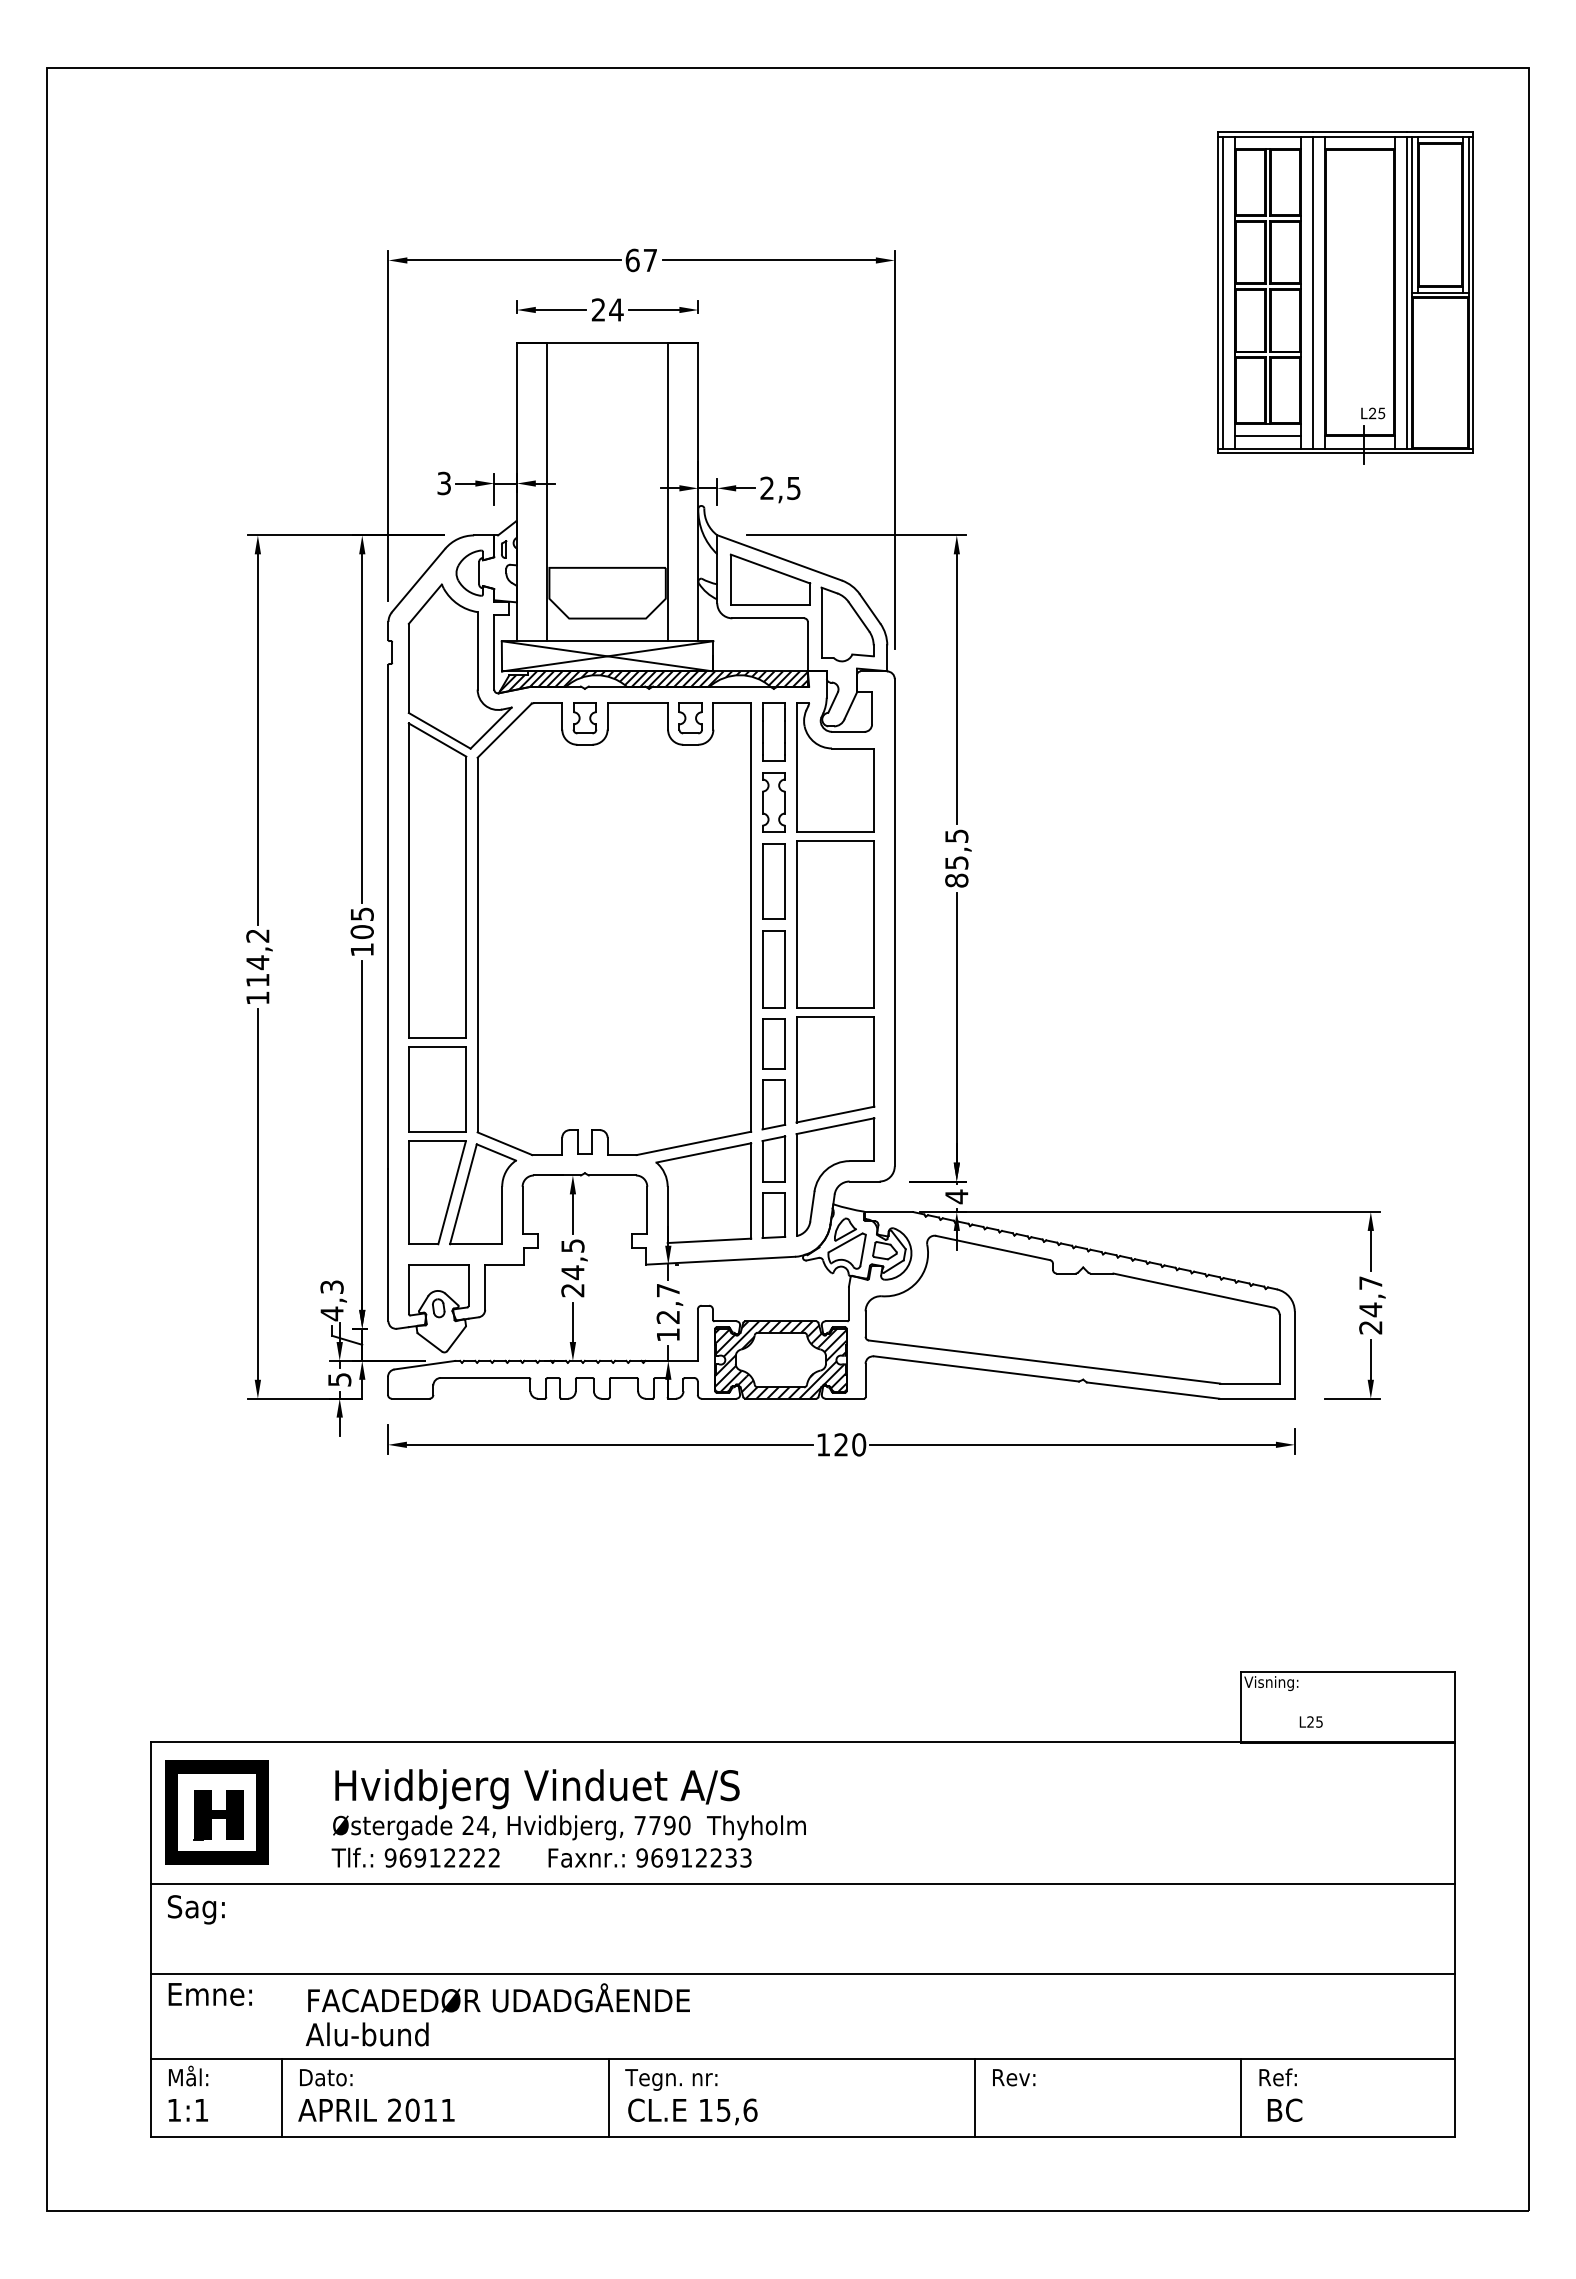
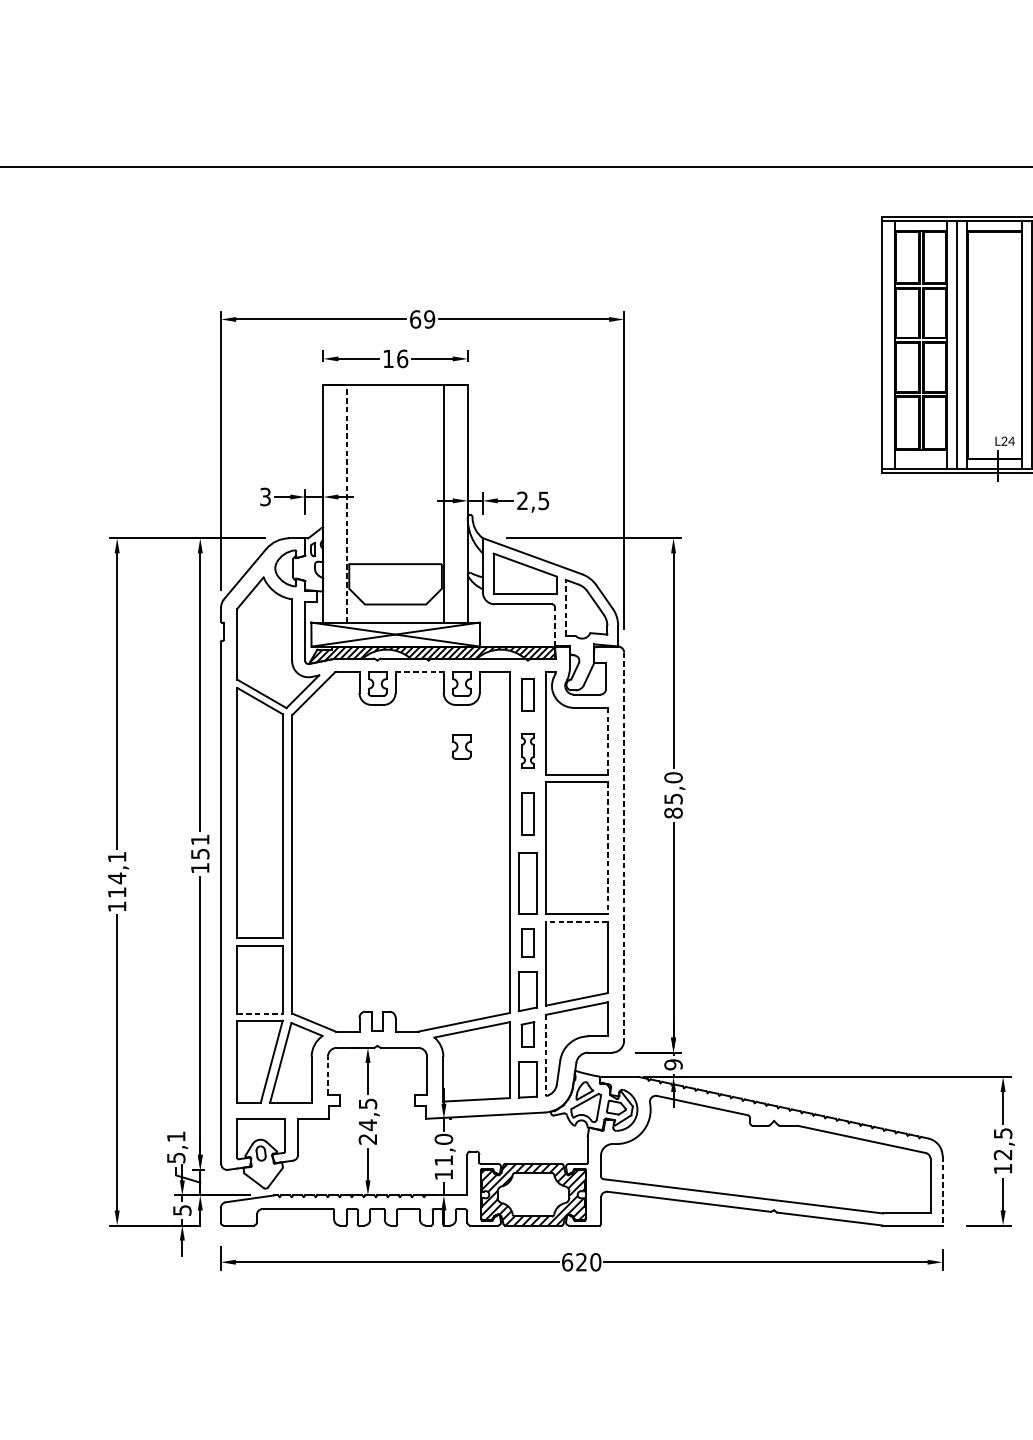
text: (650, 260) -> (429, 319), 67 -> 69
line: (1223, 292) -> (885, 344), removed
text: (607, 309) -> (395, 358), 24 -> 16
text: (1381, 413) -> (1011, 441), L25 -> L24
line: (1267, 436) -> (920, 459), removed
line: (547, 491) -> (347, 503), solid -> dashed
line: (821, 622) -> (565, 607), solid -> dashed
line: (807, 646) -> (554, 626), solid -> dashed
line: (638, 703) -> (420, 672), solid -> dashed
part: (773, 731) -> (527, 694), size x0.7
line: (874, 790) -> (608, 741), solid -> dashed
part: (690, 797) -> (461, 746), added
part: (773, 802) -> (527, 750), size x0.7
text: (956, 836) -> (673, 777), 85,5 -> 85,0
part: (773, 881) -> (527, 813), size x0.7
line: (894, 922) -> (623, 846), solid -> dashed
text: (361, 923) -> (199, 847), 105 -> 151
line: (874, 925) -> (608, 848), solid -> dashed
text: (257, 935) -> (116, 856), 114,2 -> 114,1
line: (835, 1016) -> (576, 921), solid -> dashed
part: (773, 1043) -> (527, 942), size x0.7
line: (437, 1132) -> (260, 1013), solid -> dashed
part: (773, 1158) -> (527, 1034), size x0.7
line: (796, 1185) -> (545, 1055), solid -> dashed
text: (956, 1196) -> (673, 1064), 4 -> 9
line: (522, 1210) -> (327, 1075), solid -> dashed
text: (331, 1300) -> (175, 1147), 4,3 -> 5,1
text: (667, 1303) -> (443, 1149), 12,7 -> 11,0
text: (1370, 1305) -> (1002, 1151), 24,7 -> 12,5
line: (1294, 1355) -> (942, 1191), solid -> dashed
text: (823, 1444) -> (567, 1261), 120 -> 620

